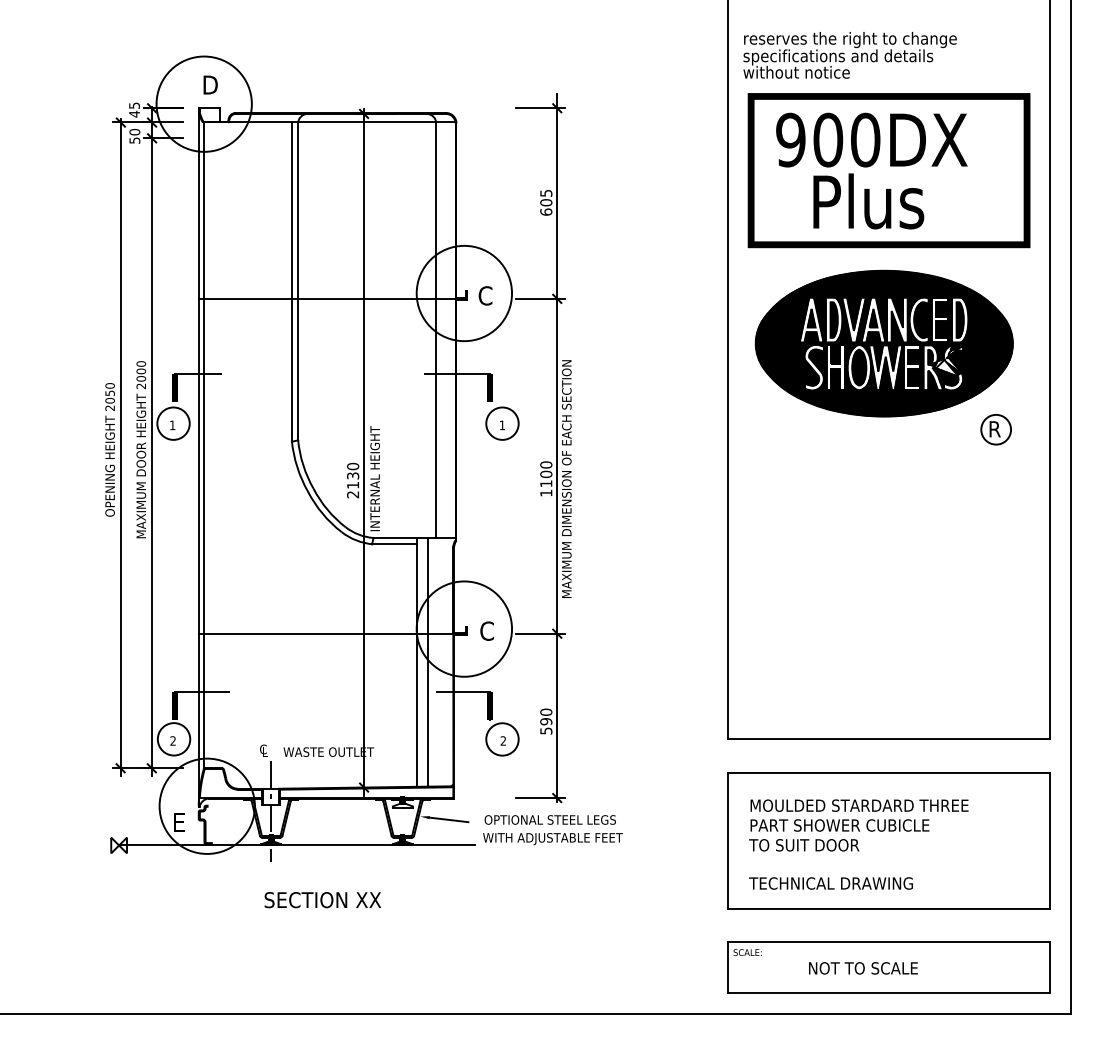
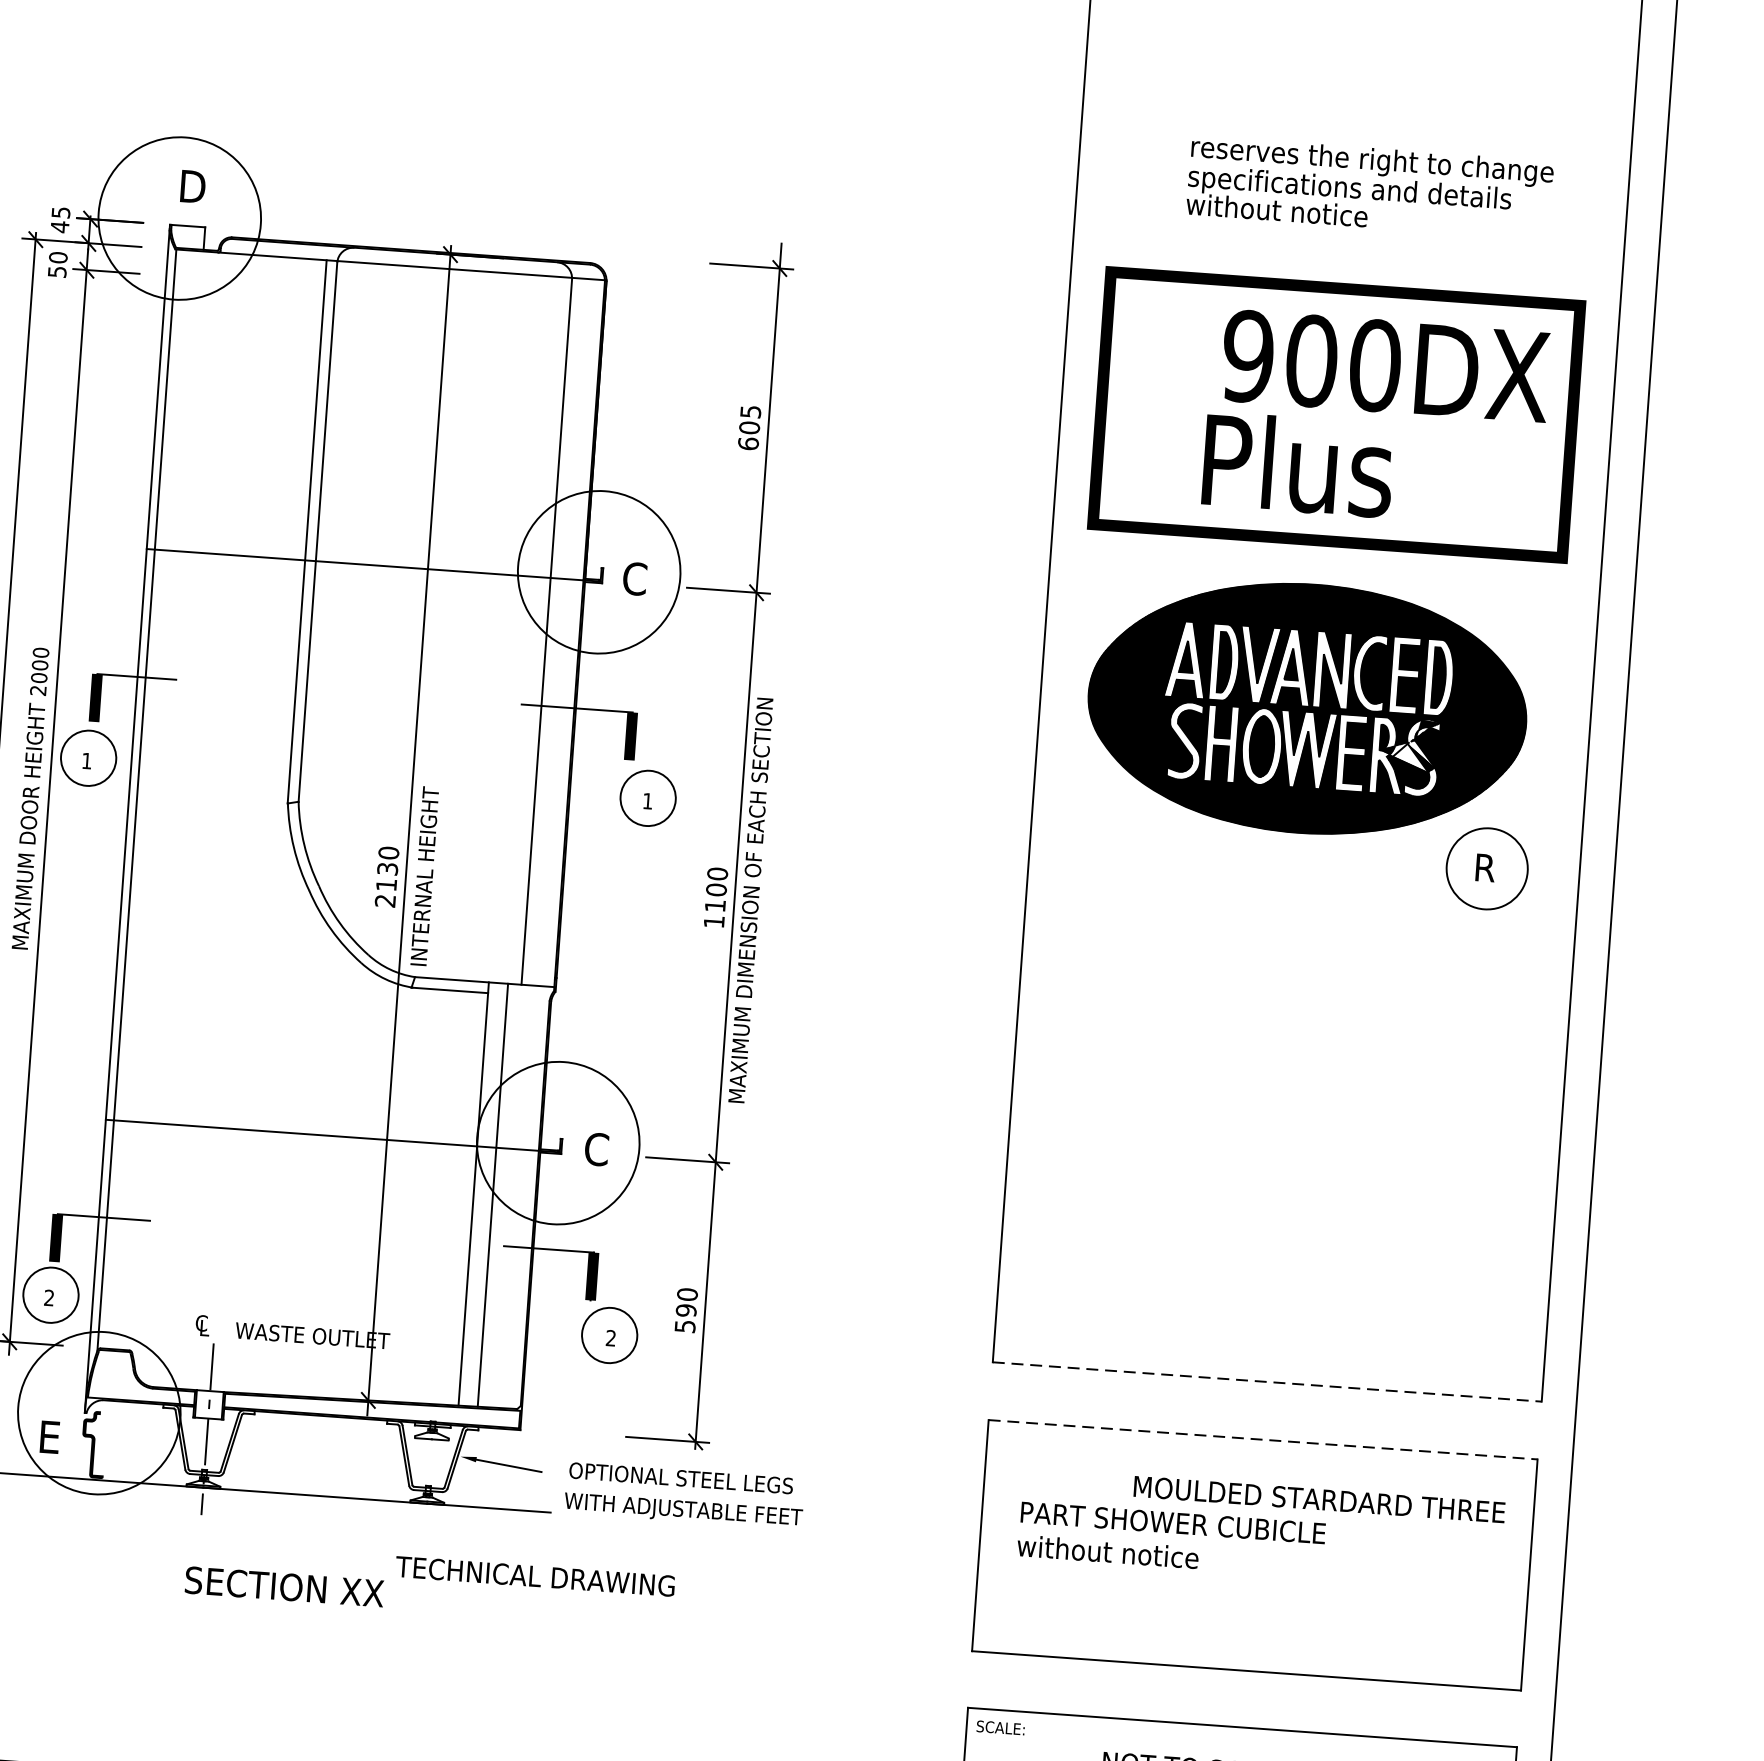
text: (849, 55) -> (1369, 188), moved
text: (871, 139) -> (1385, 365), moved
circle: (996, 429) -> (1487, 868), size x1.6
line: (889, 739) -> (1267, 1382), solid -> dashed
line: (889, 773) -> (1263, 1440), solid -> dashed
text: (859, 805) -> (1319, 1499), moved
text: (804, 844) -> (1110, 1551), TO SUIT DOOR -> without notice
text: (830, 883) -> (534, 1576), moved

